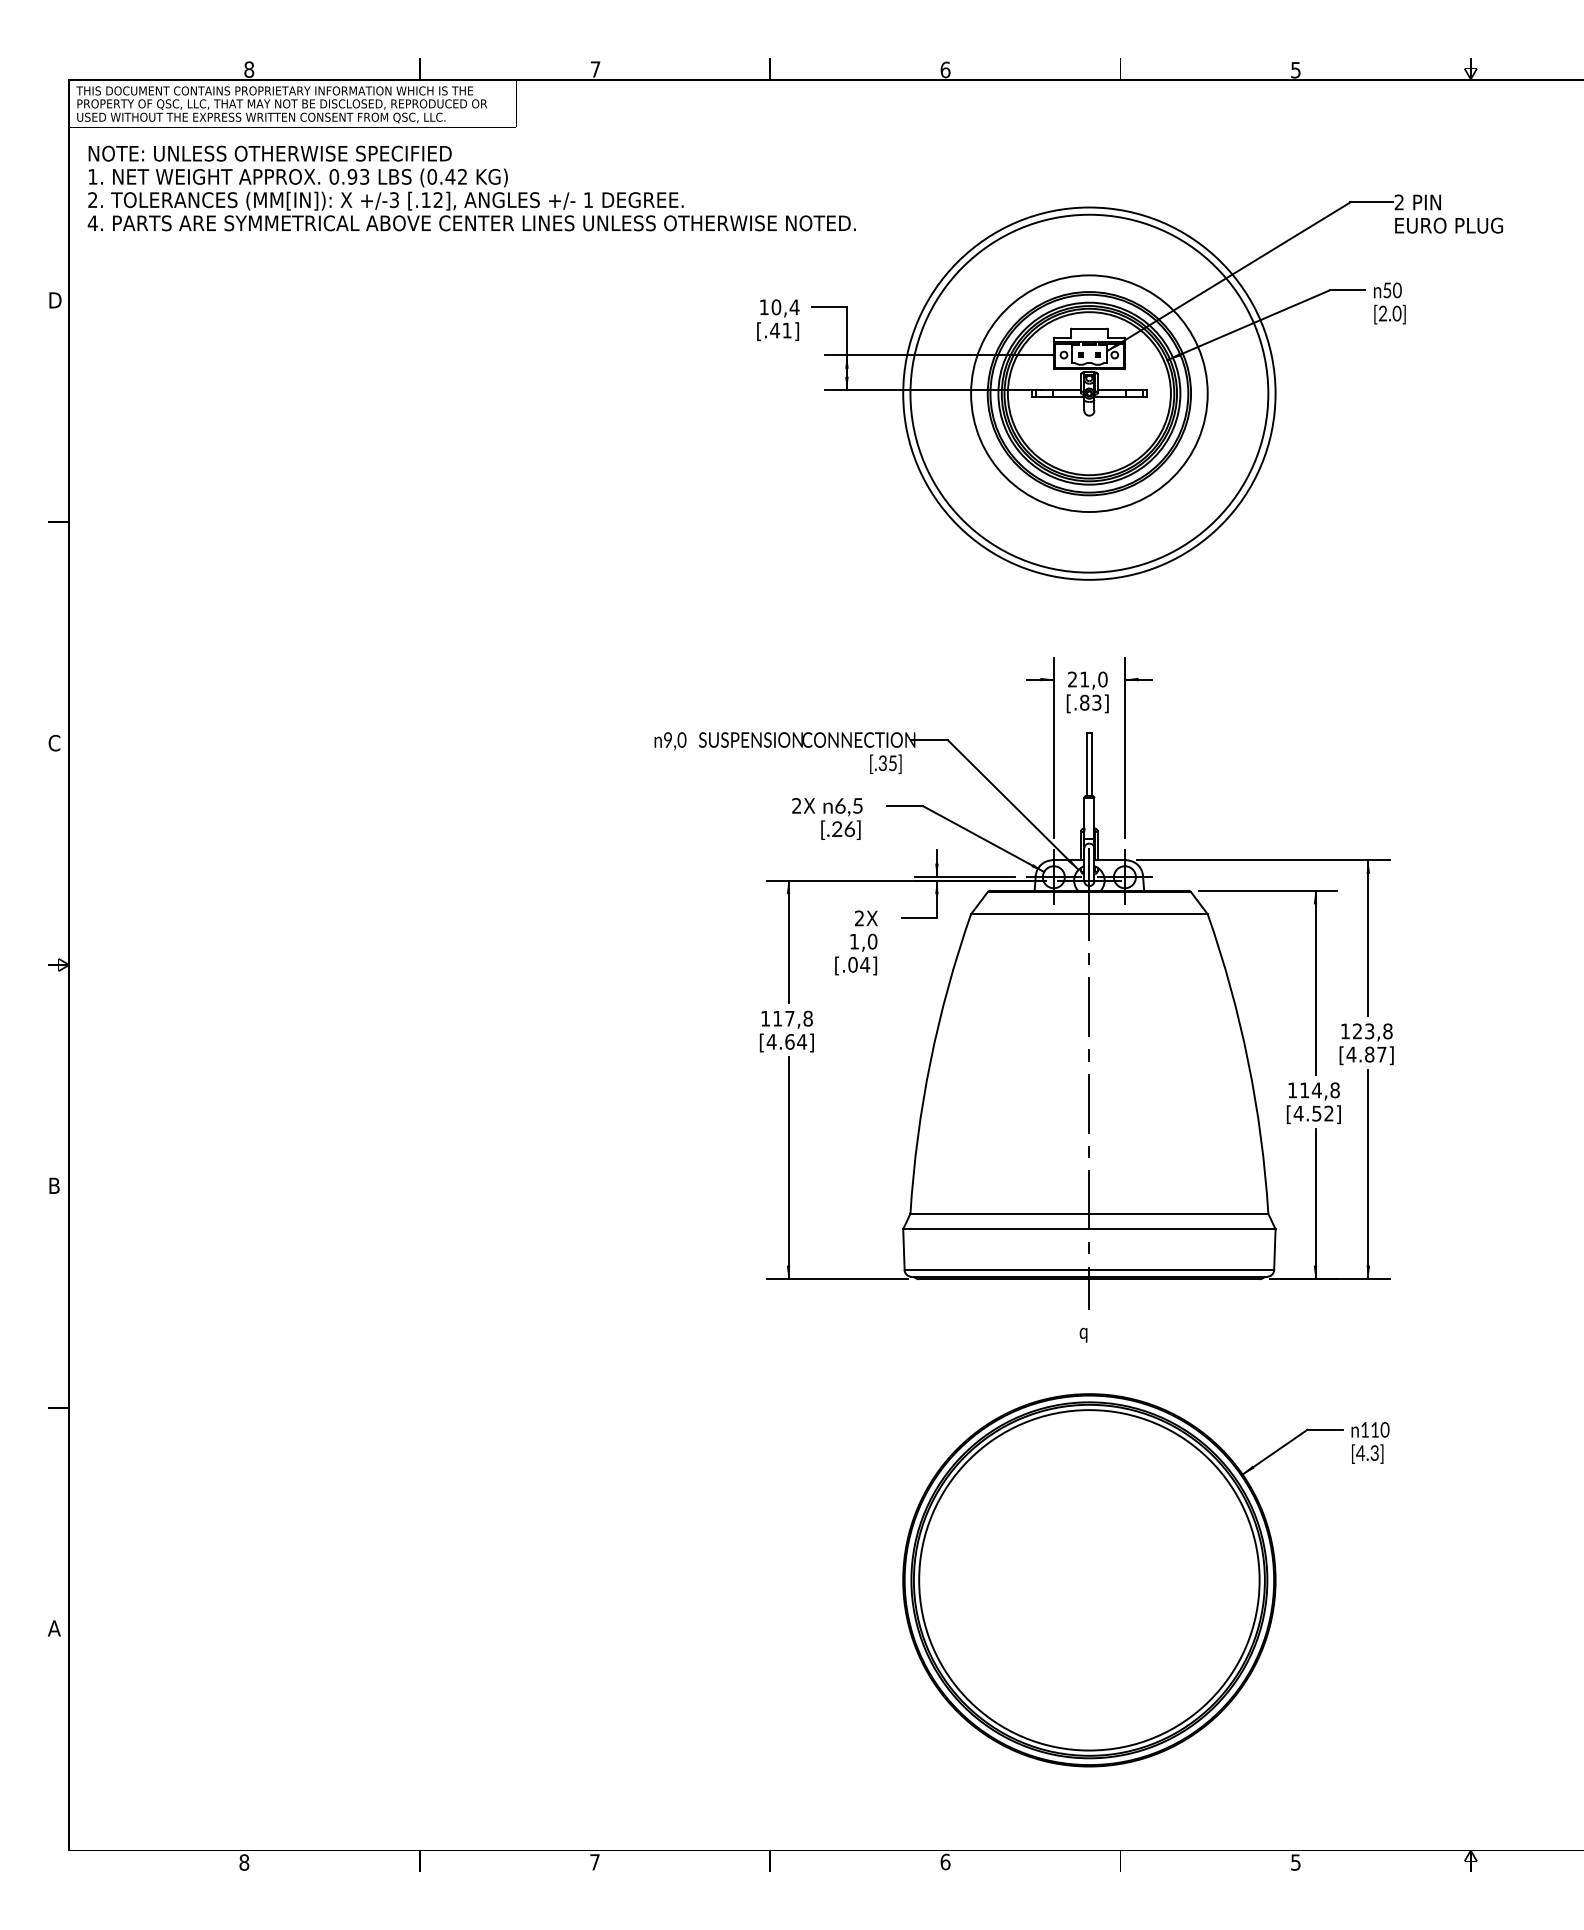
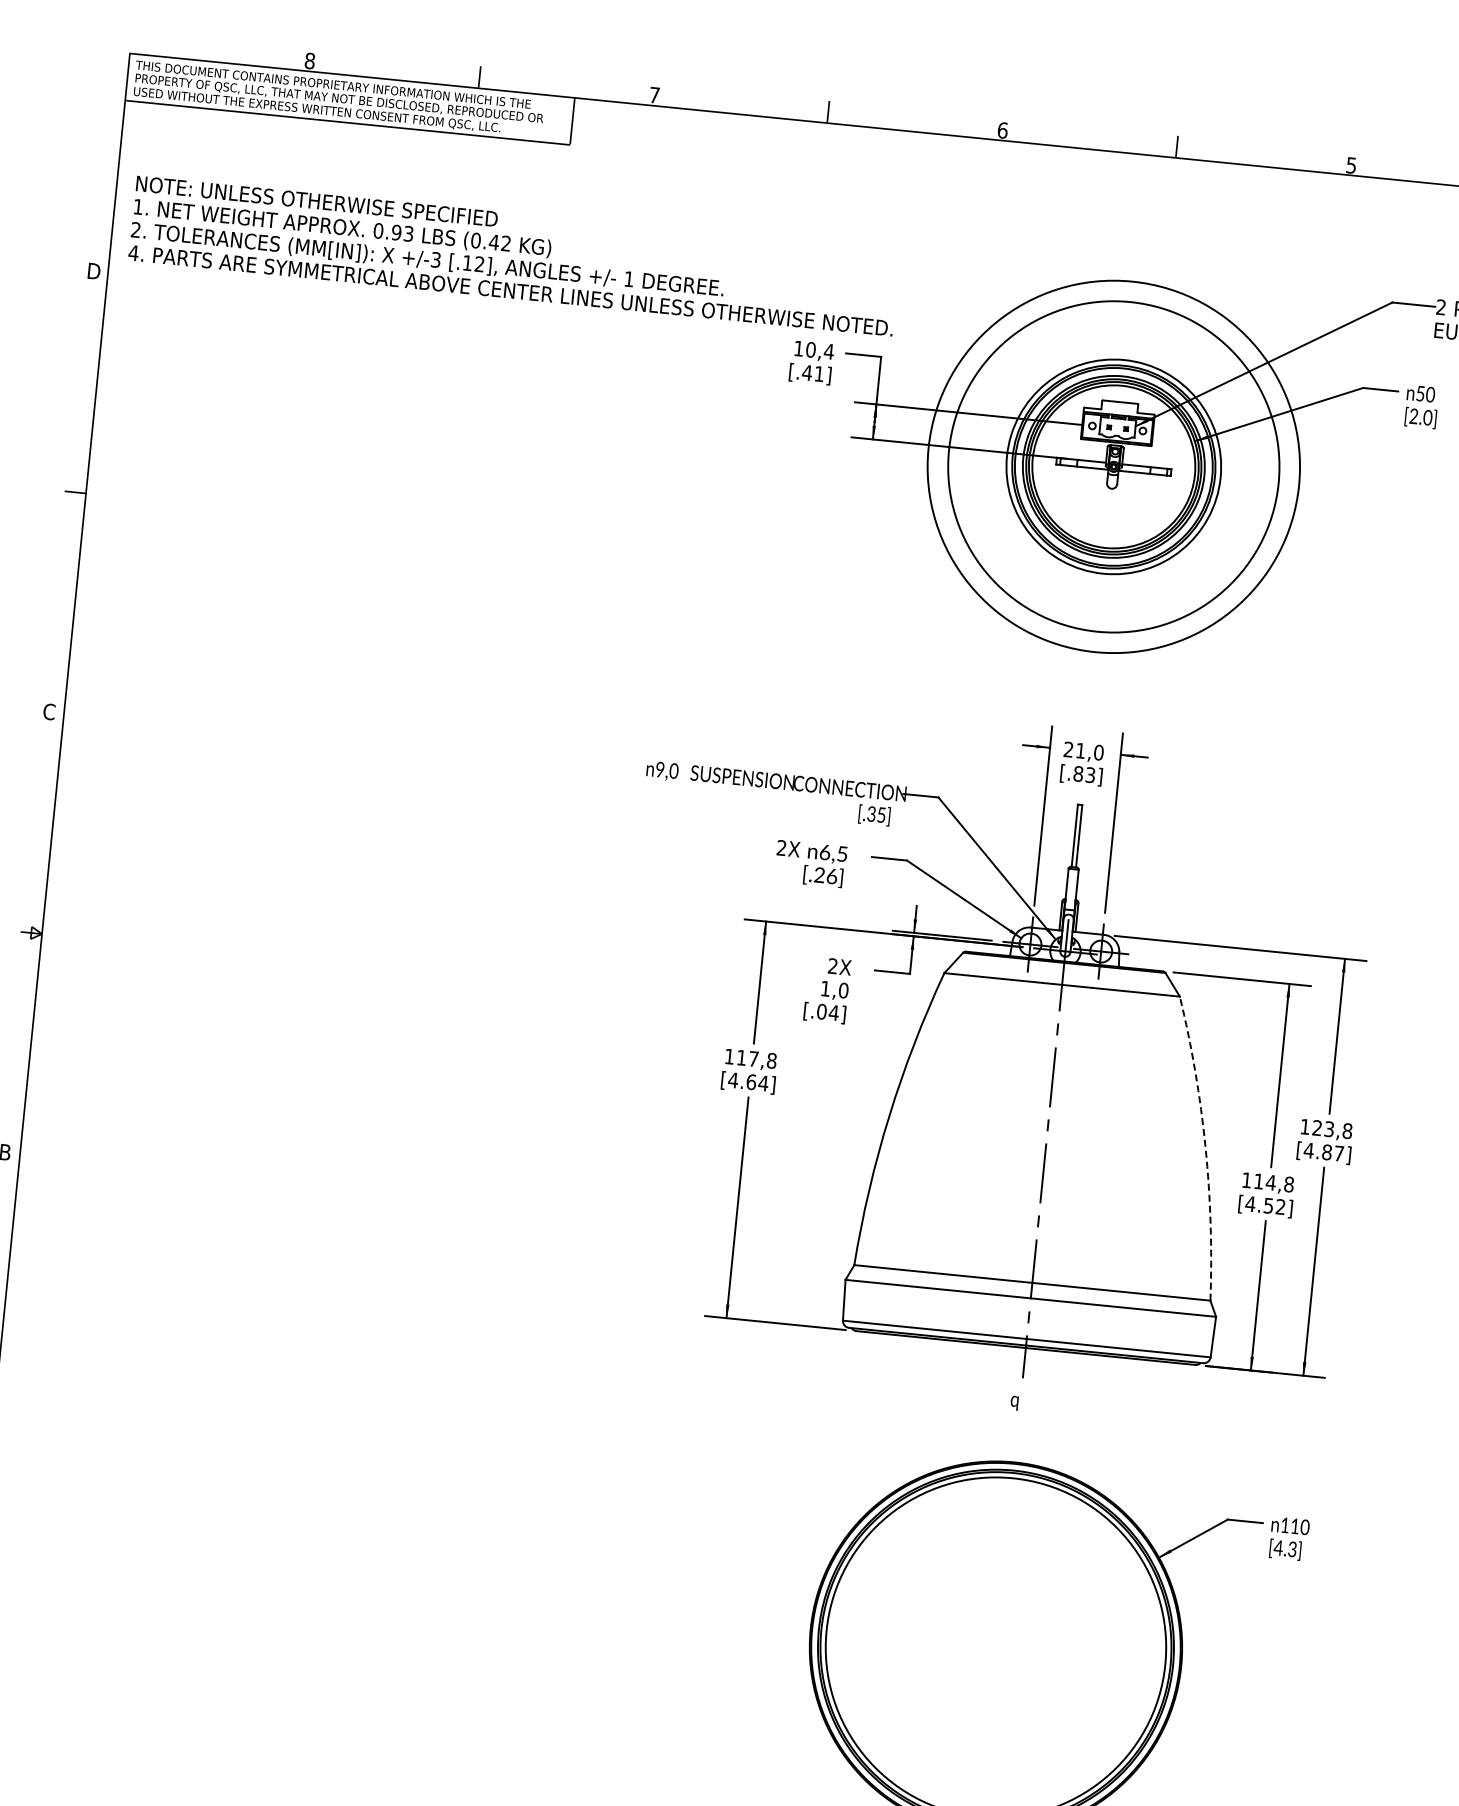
text: (471, 188) -> (513, 256), moved
circle: (1089, 393) -> (1113, 466), size x0.6
circle: (1089, 393) -> (1113, 466), size x1.4
arc: (1248, 1061) -> (1205, 1147), solid -> dashed

